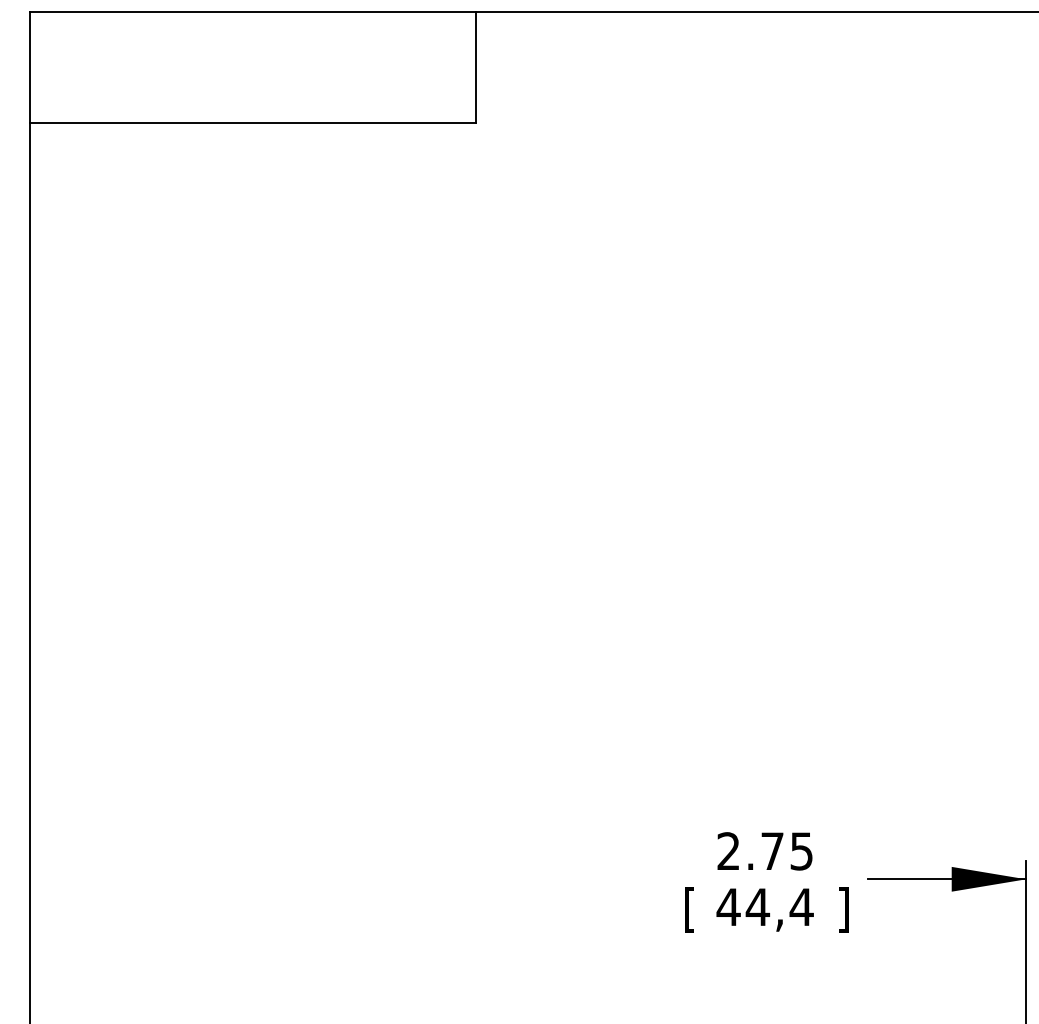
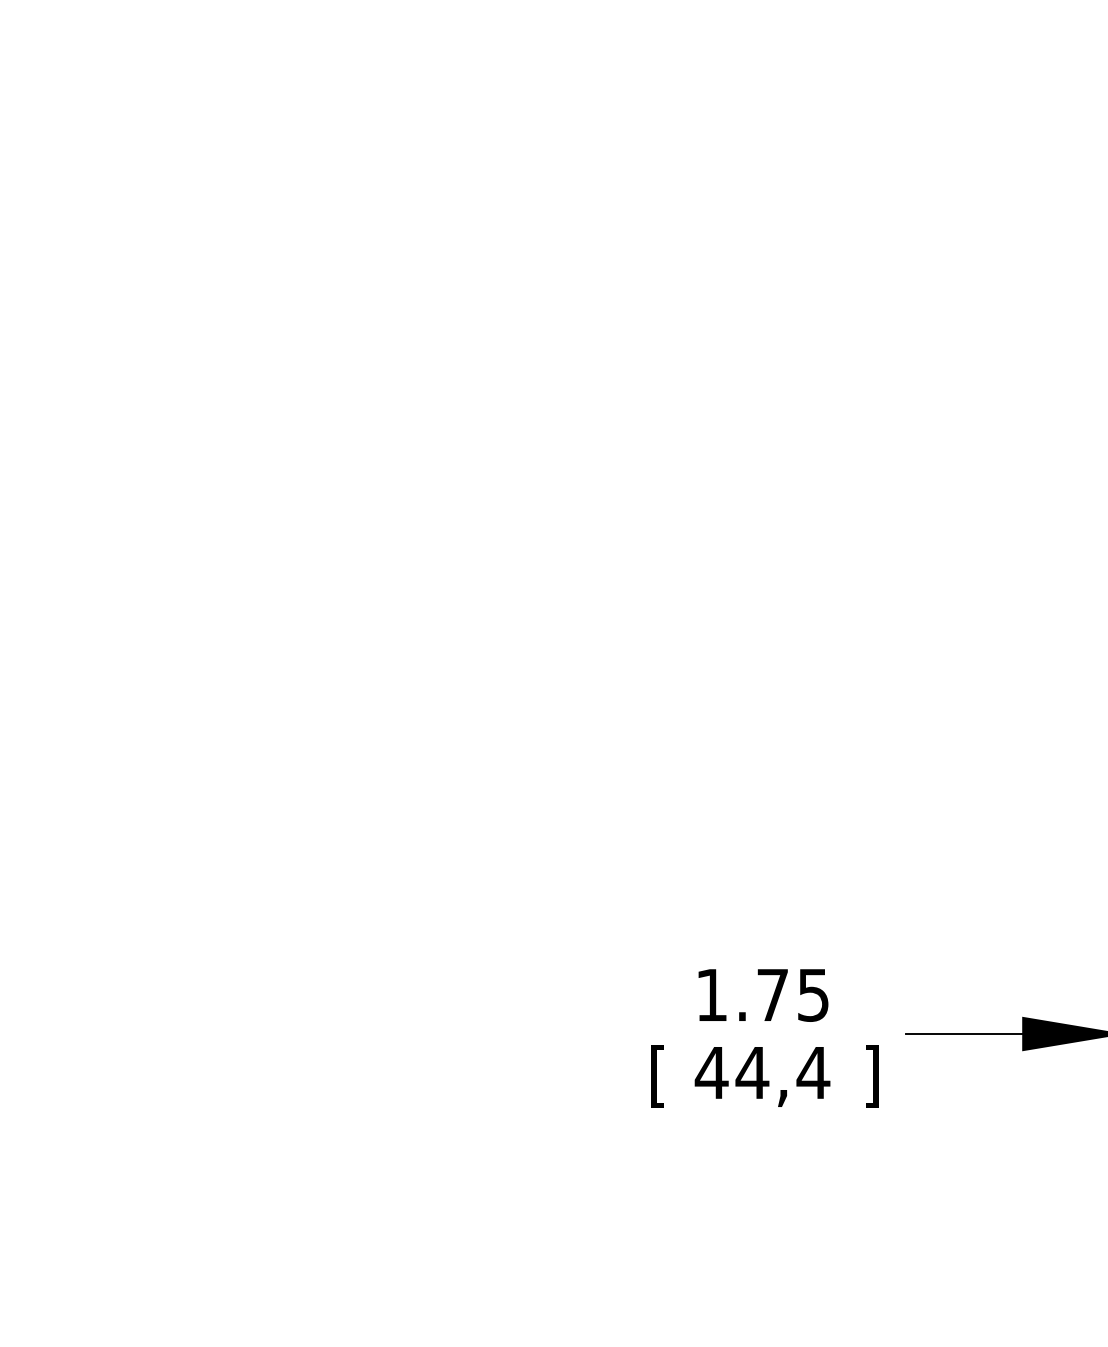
text: (728, 850) -> (711, 993), 2.75 -> 1.75

